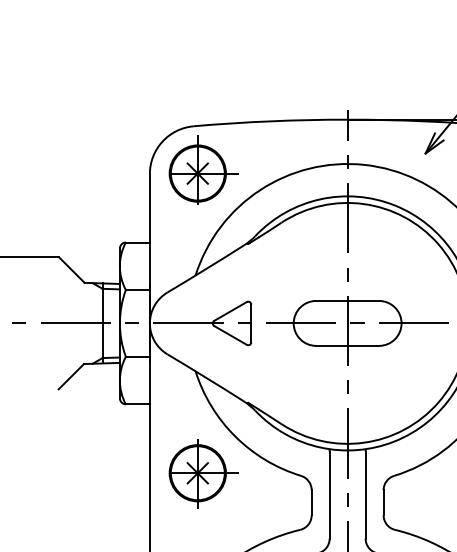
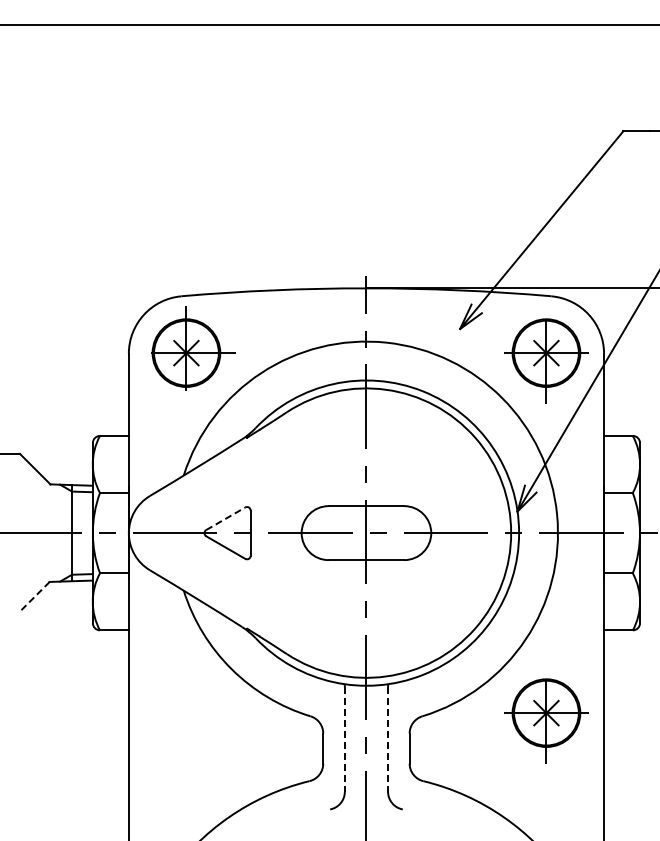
line: (230, 311) -> (225, 518), solid -> dashed
line: (71, 376) -> (34, 597), solid -> dashed
part: (203, 473) -> (193, 713), removed
line: (329, 495) -> (344, 739), solid -> dashed
line: (365, 495) -> (388, 739), solid -> dashed

